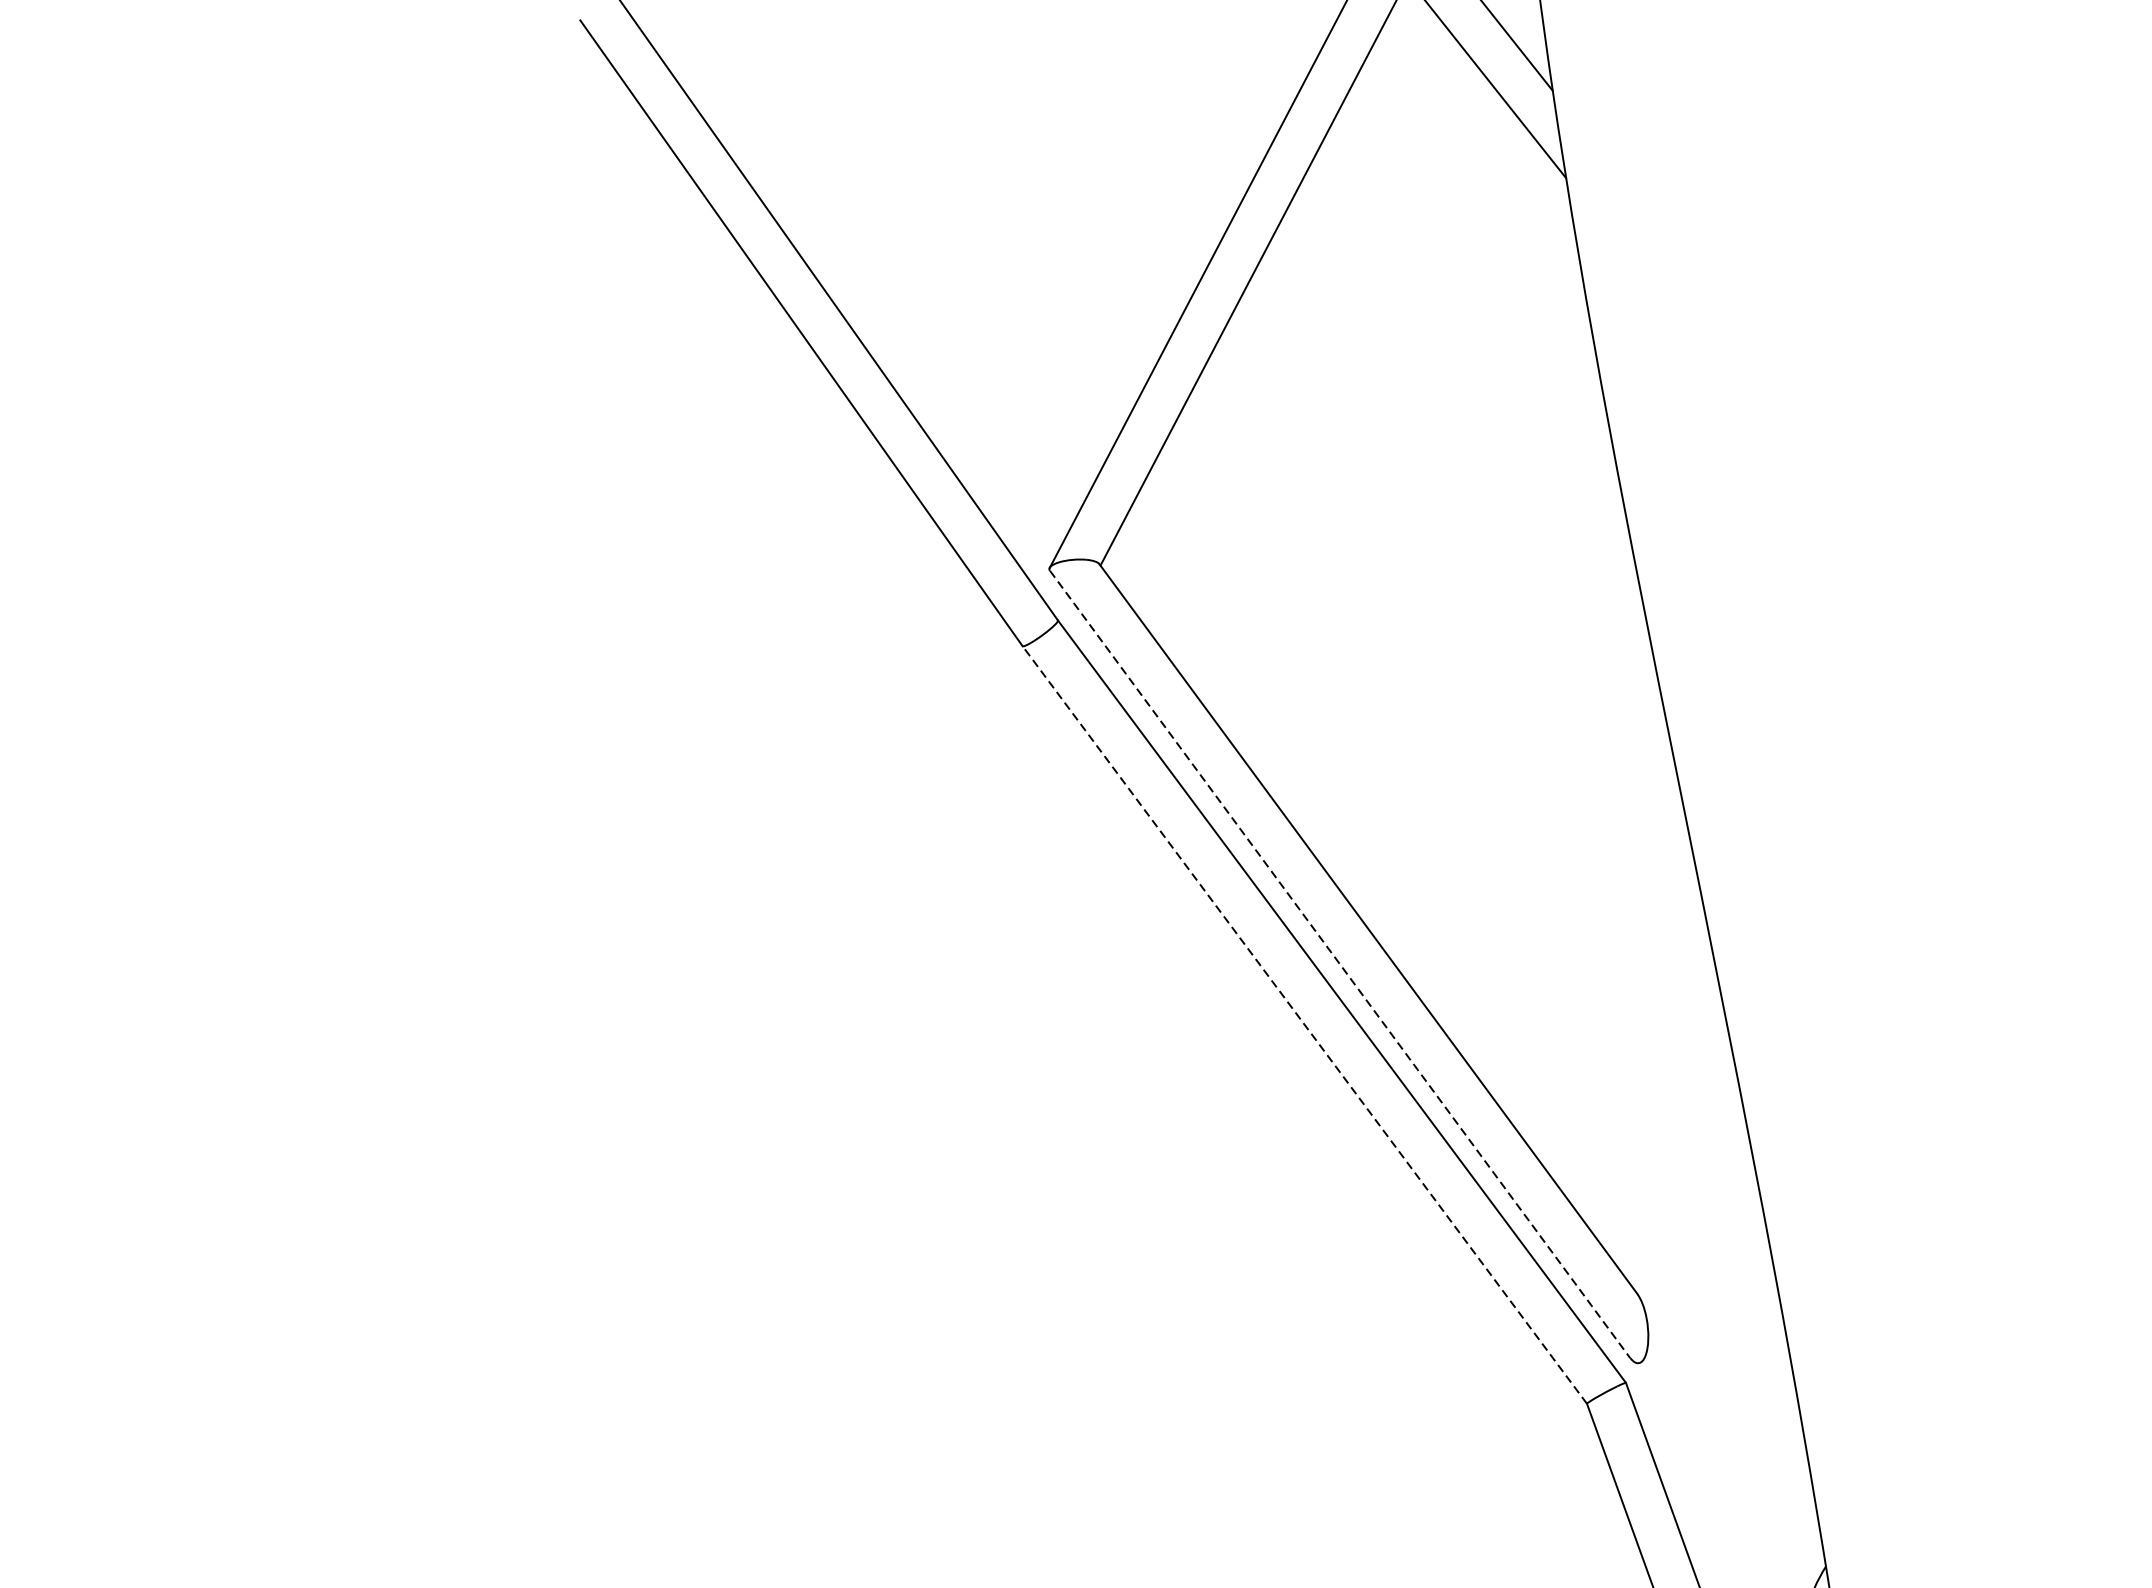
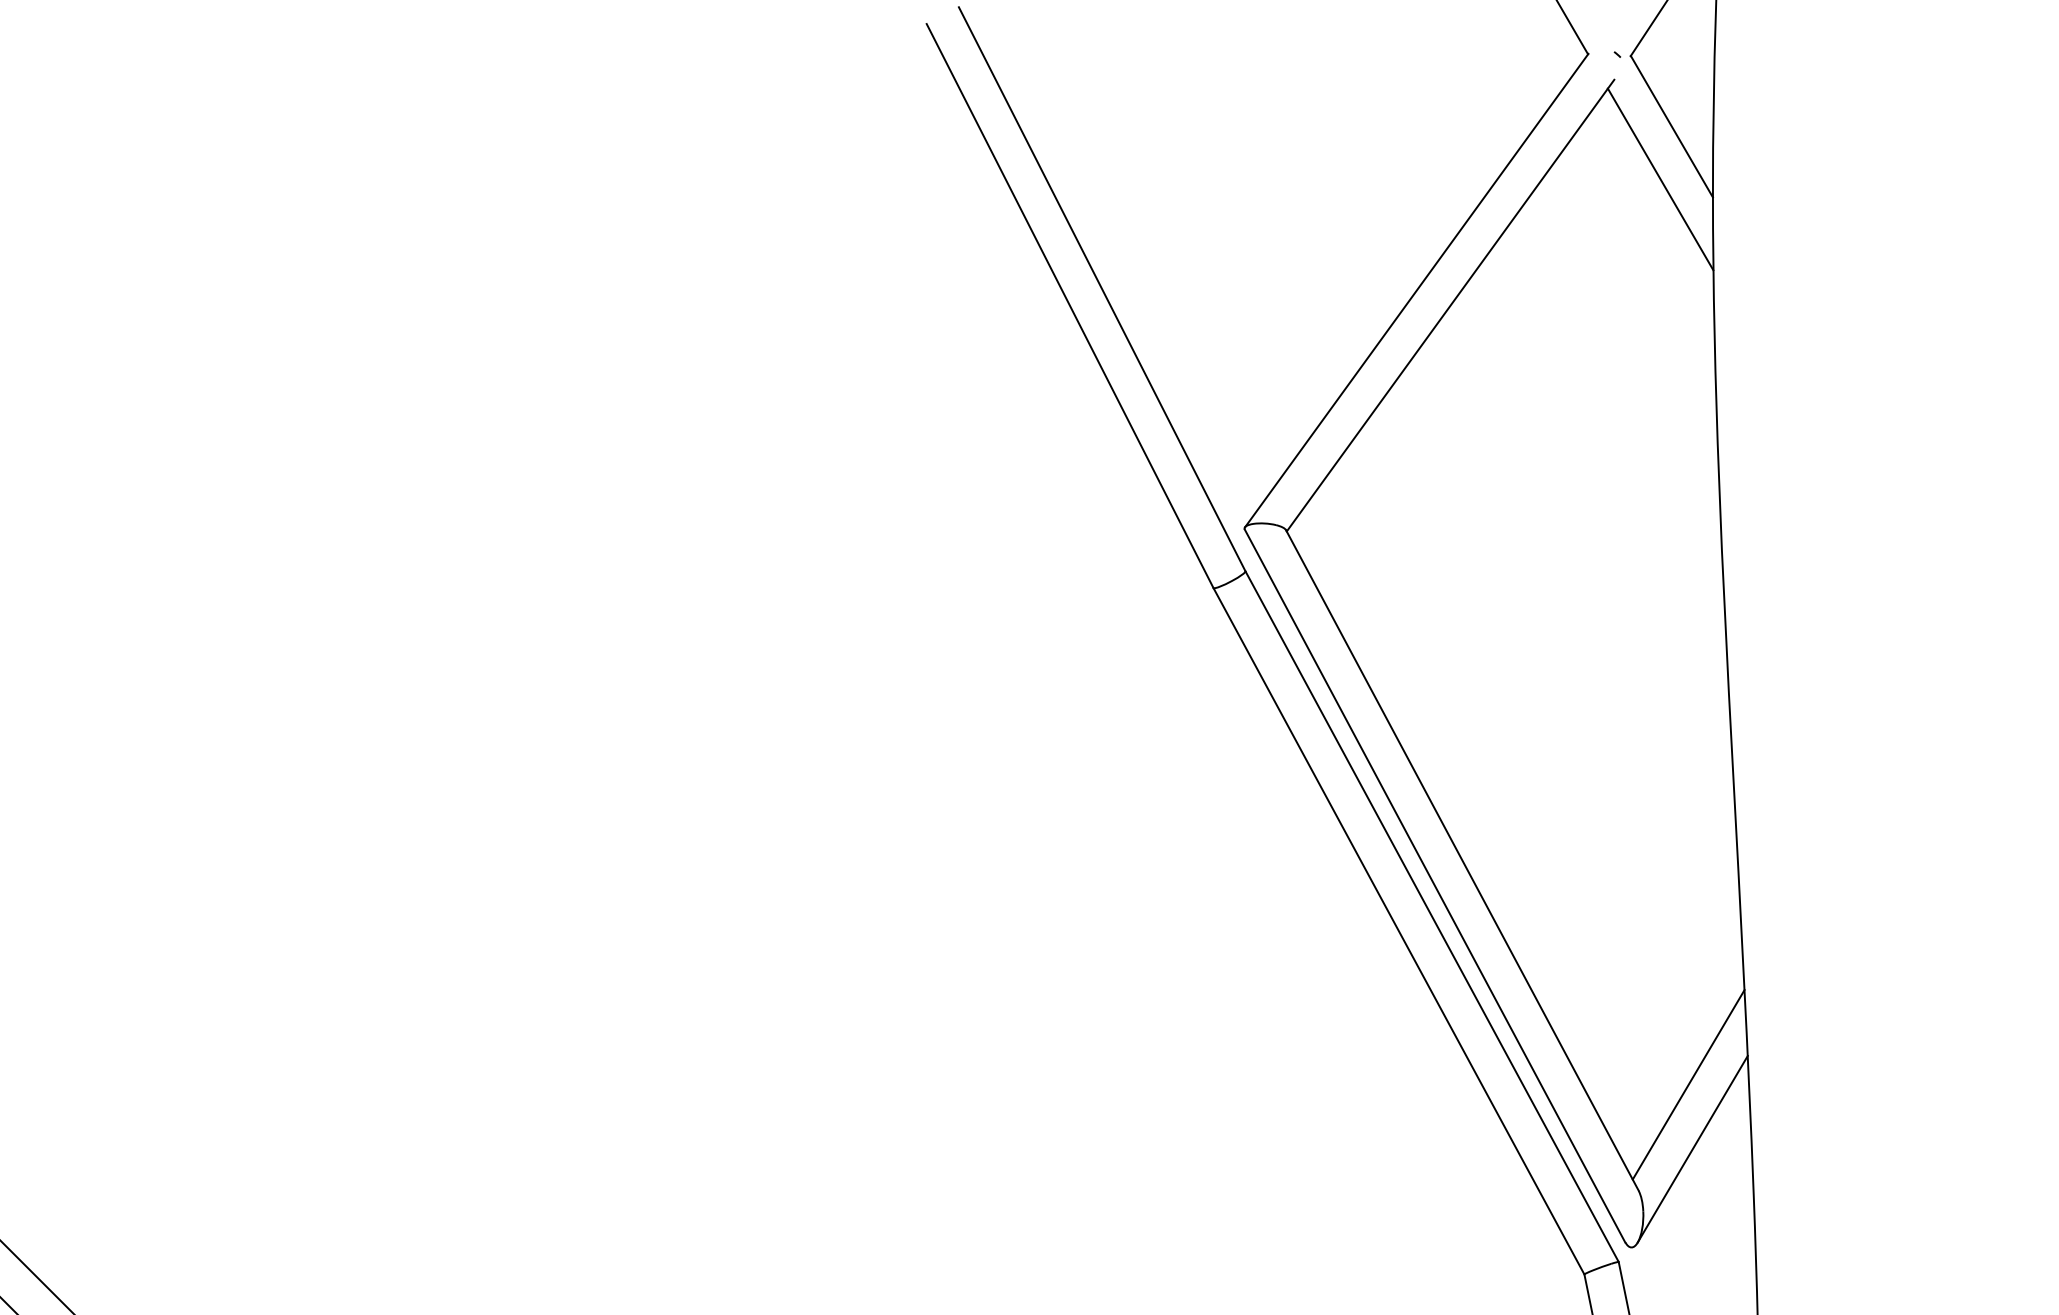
line: (1340, 964) -> (1435, 886), dashed -> solid
line: (1304, 1024) -> (1398, 930), dashed -> solid
line: (1678, 1157) -> (1688, 1084), added
line: (1694, 1233) -> (1692, 1148), added

